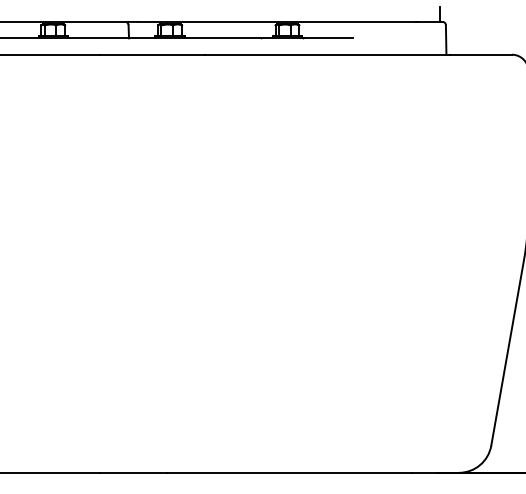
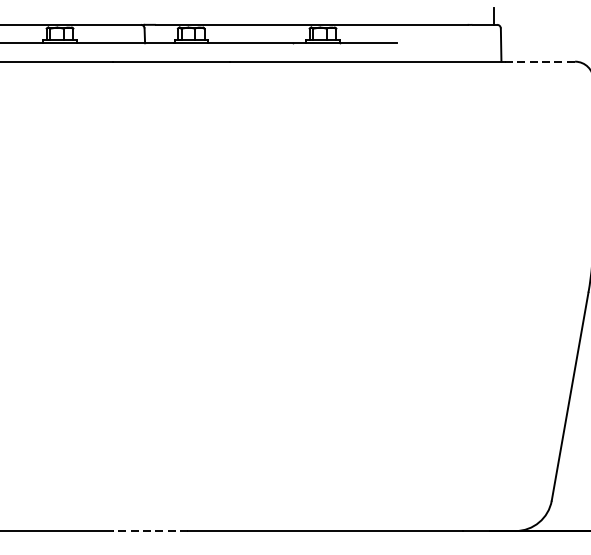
line: (481, 54) -> (540, 61), solid -> dashed
line: (133, 472) -> (150, 530), solid -> dashed

